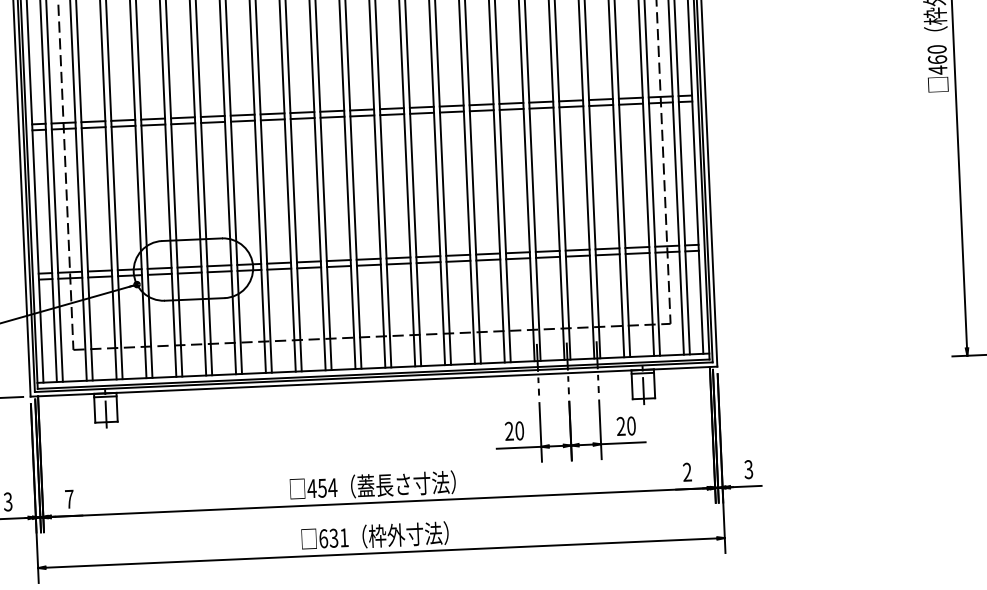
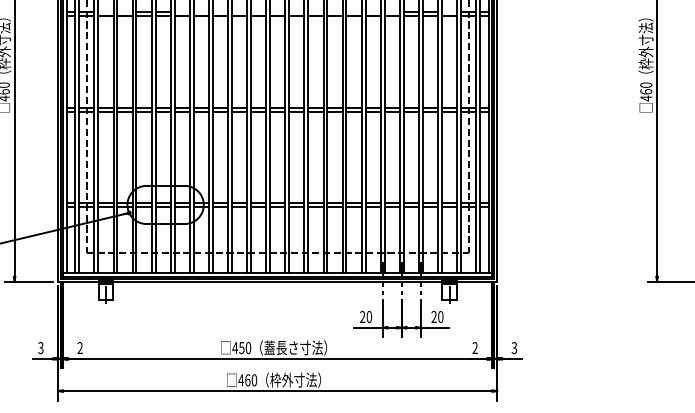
text: (332, 488) -> (248, 348), 454 -> 450
text: (68, 498) -> (79, 347), 7 -> 2
text: (333, 538) -> (247, 380), 631 -> 460

